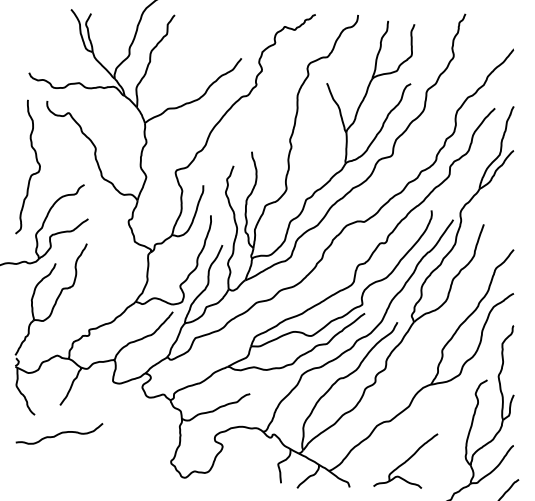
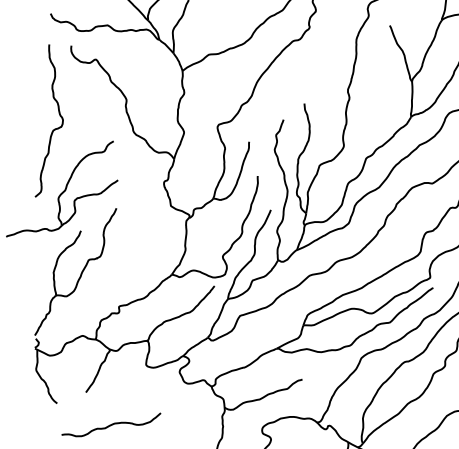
curve: (59, 433) -> (111, 424), moved

